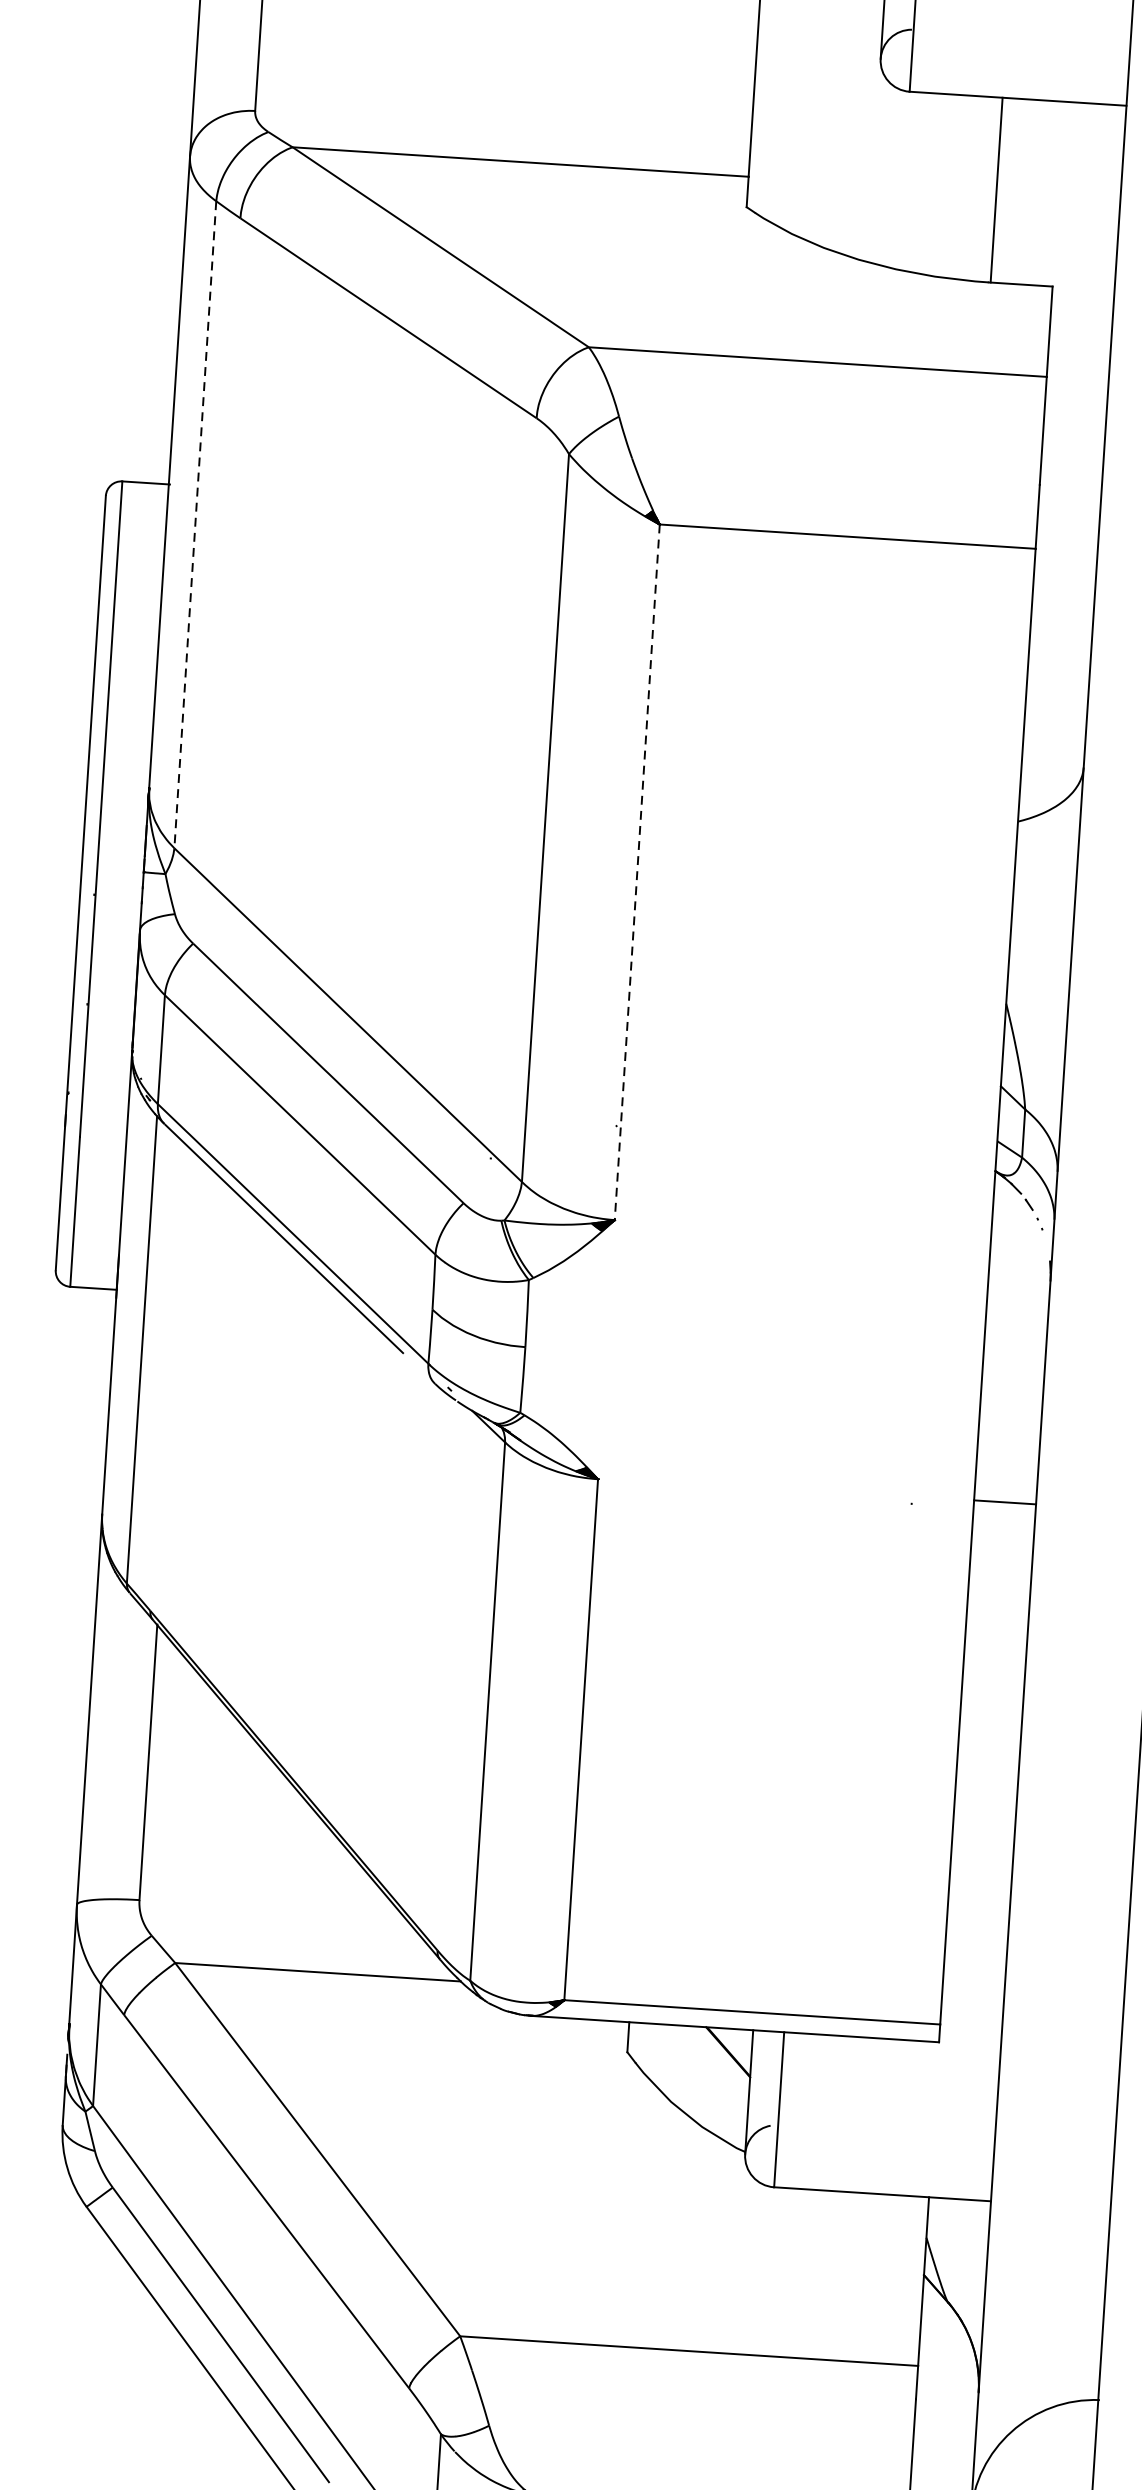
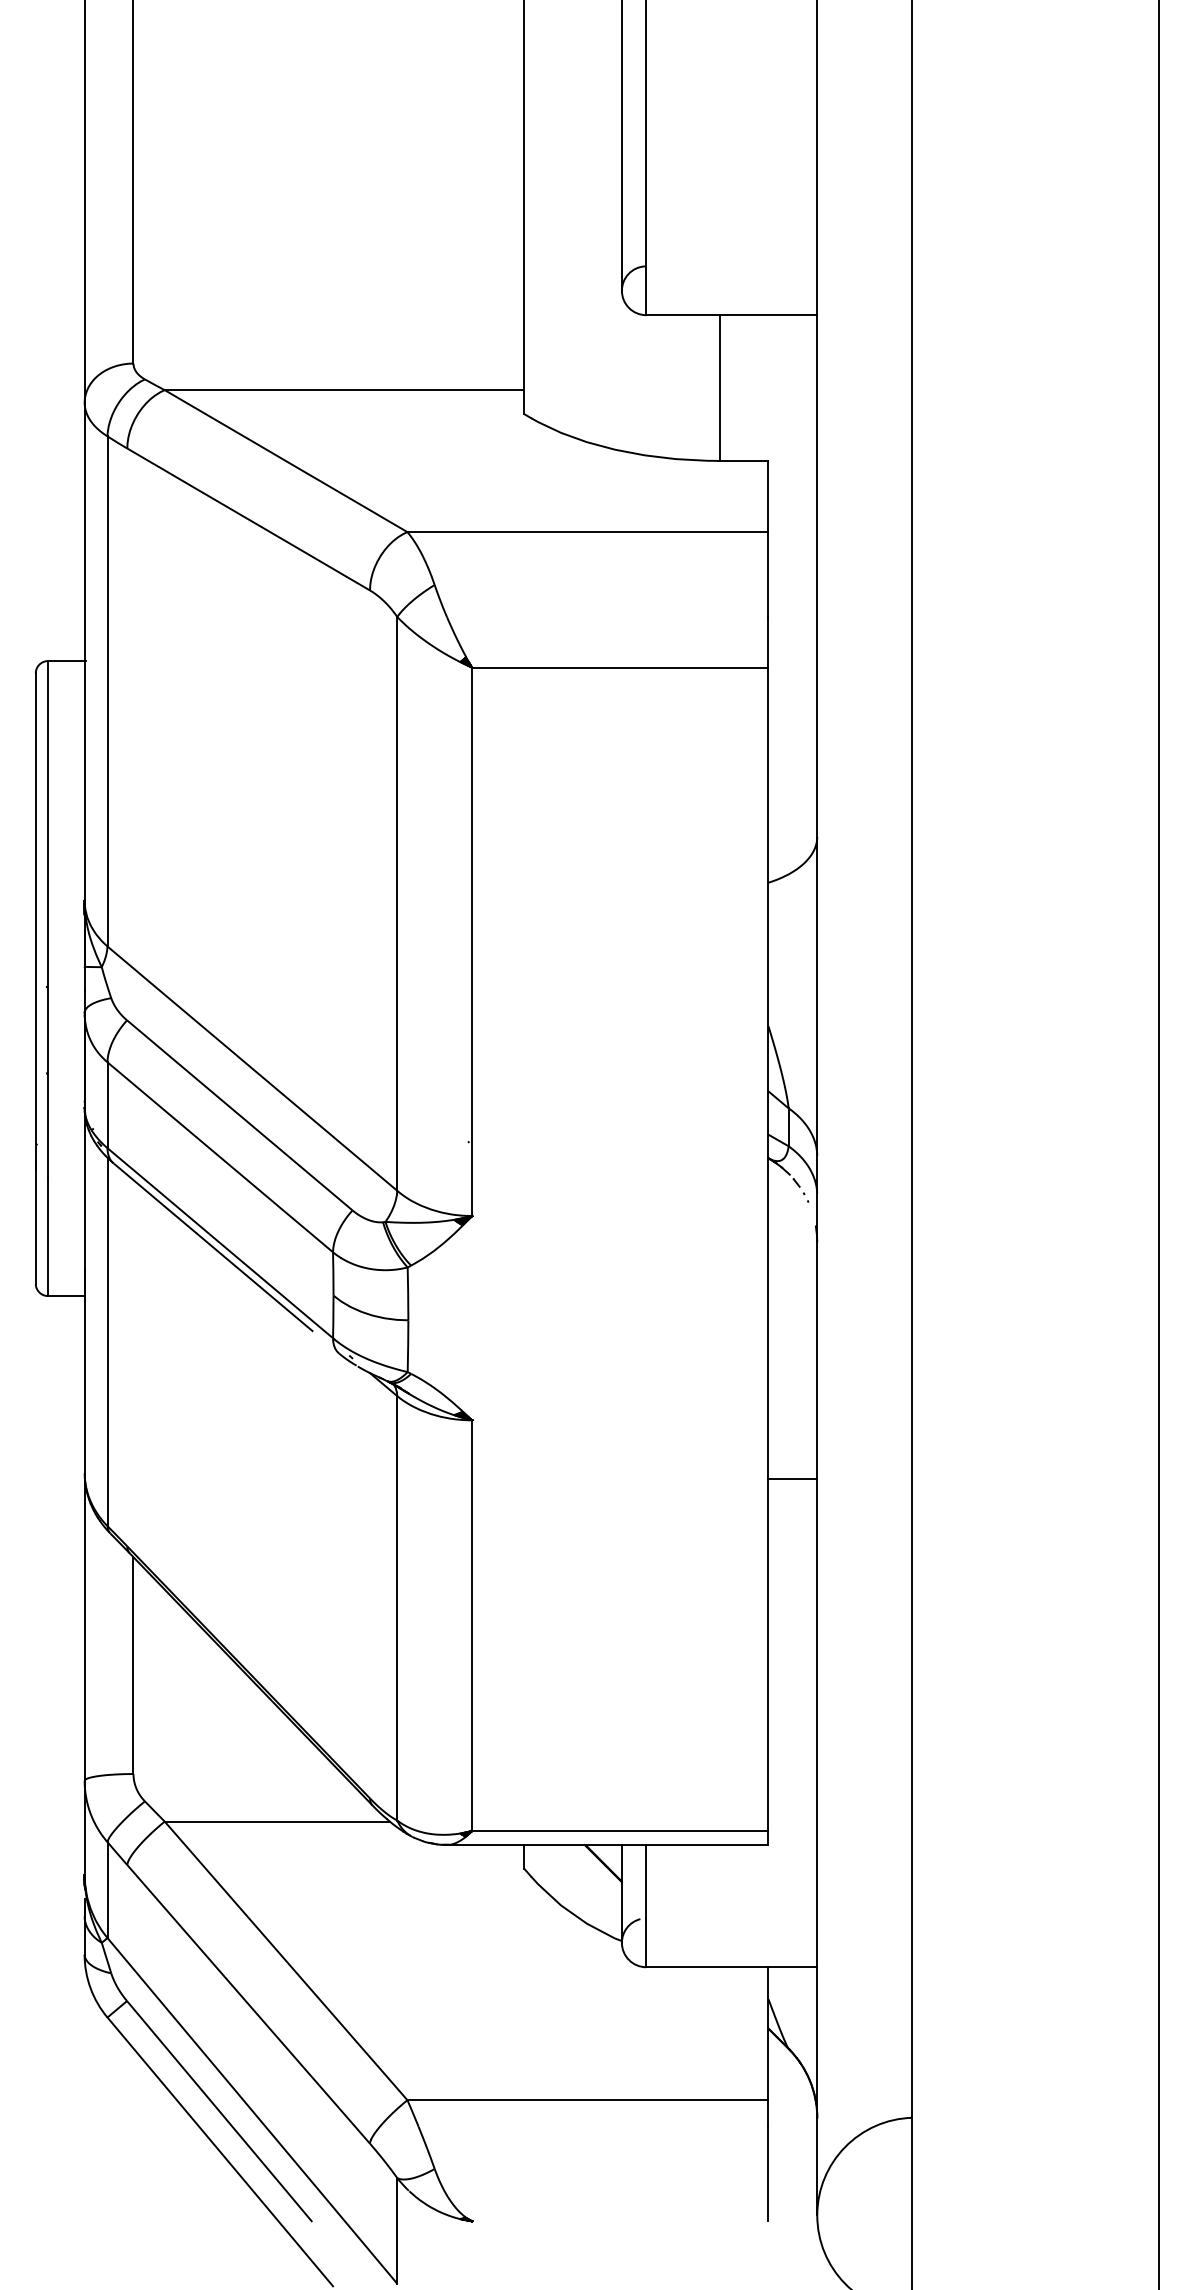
line: (195, 524) -> (107, 691), dashed -> solid
line: (637, 873) -> (472, 942), dashed -> solid
line: (1004, 1501) -> (792, 1478), moved

